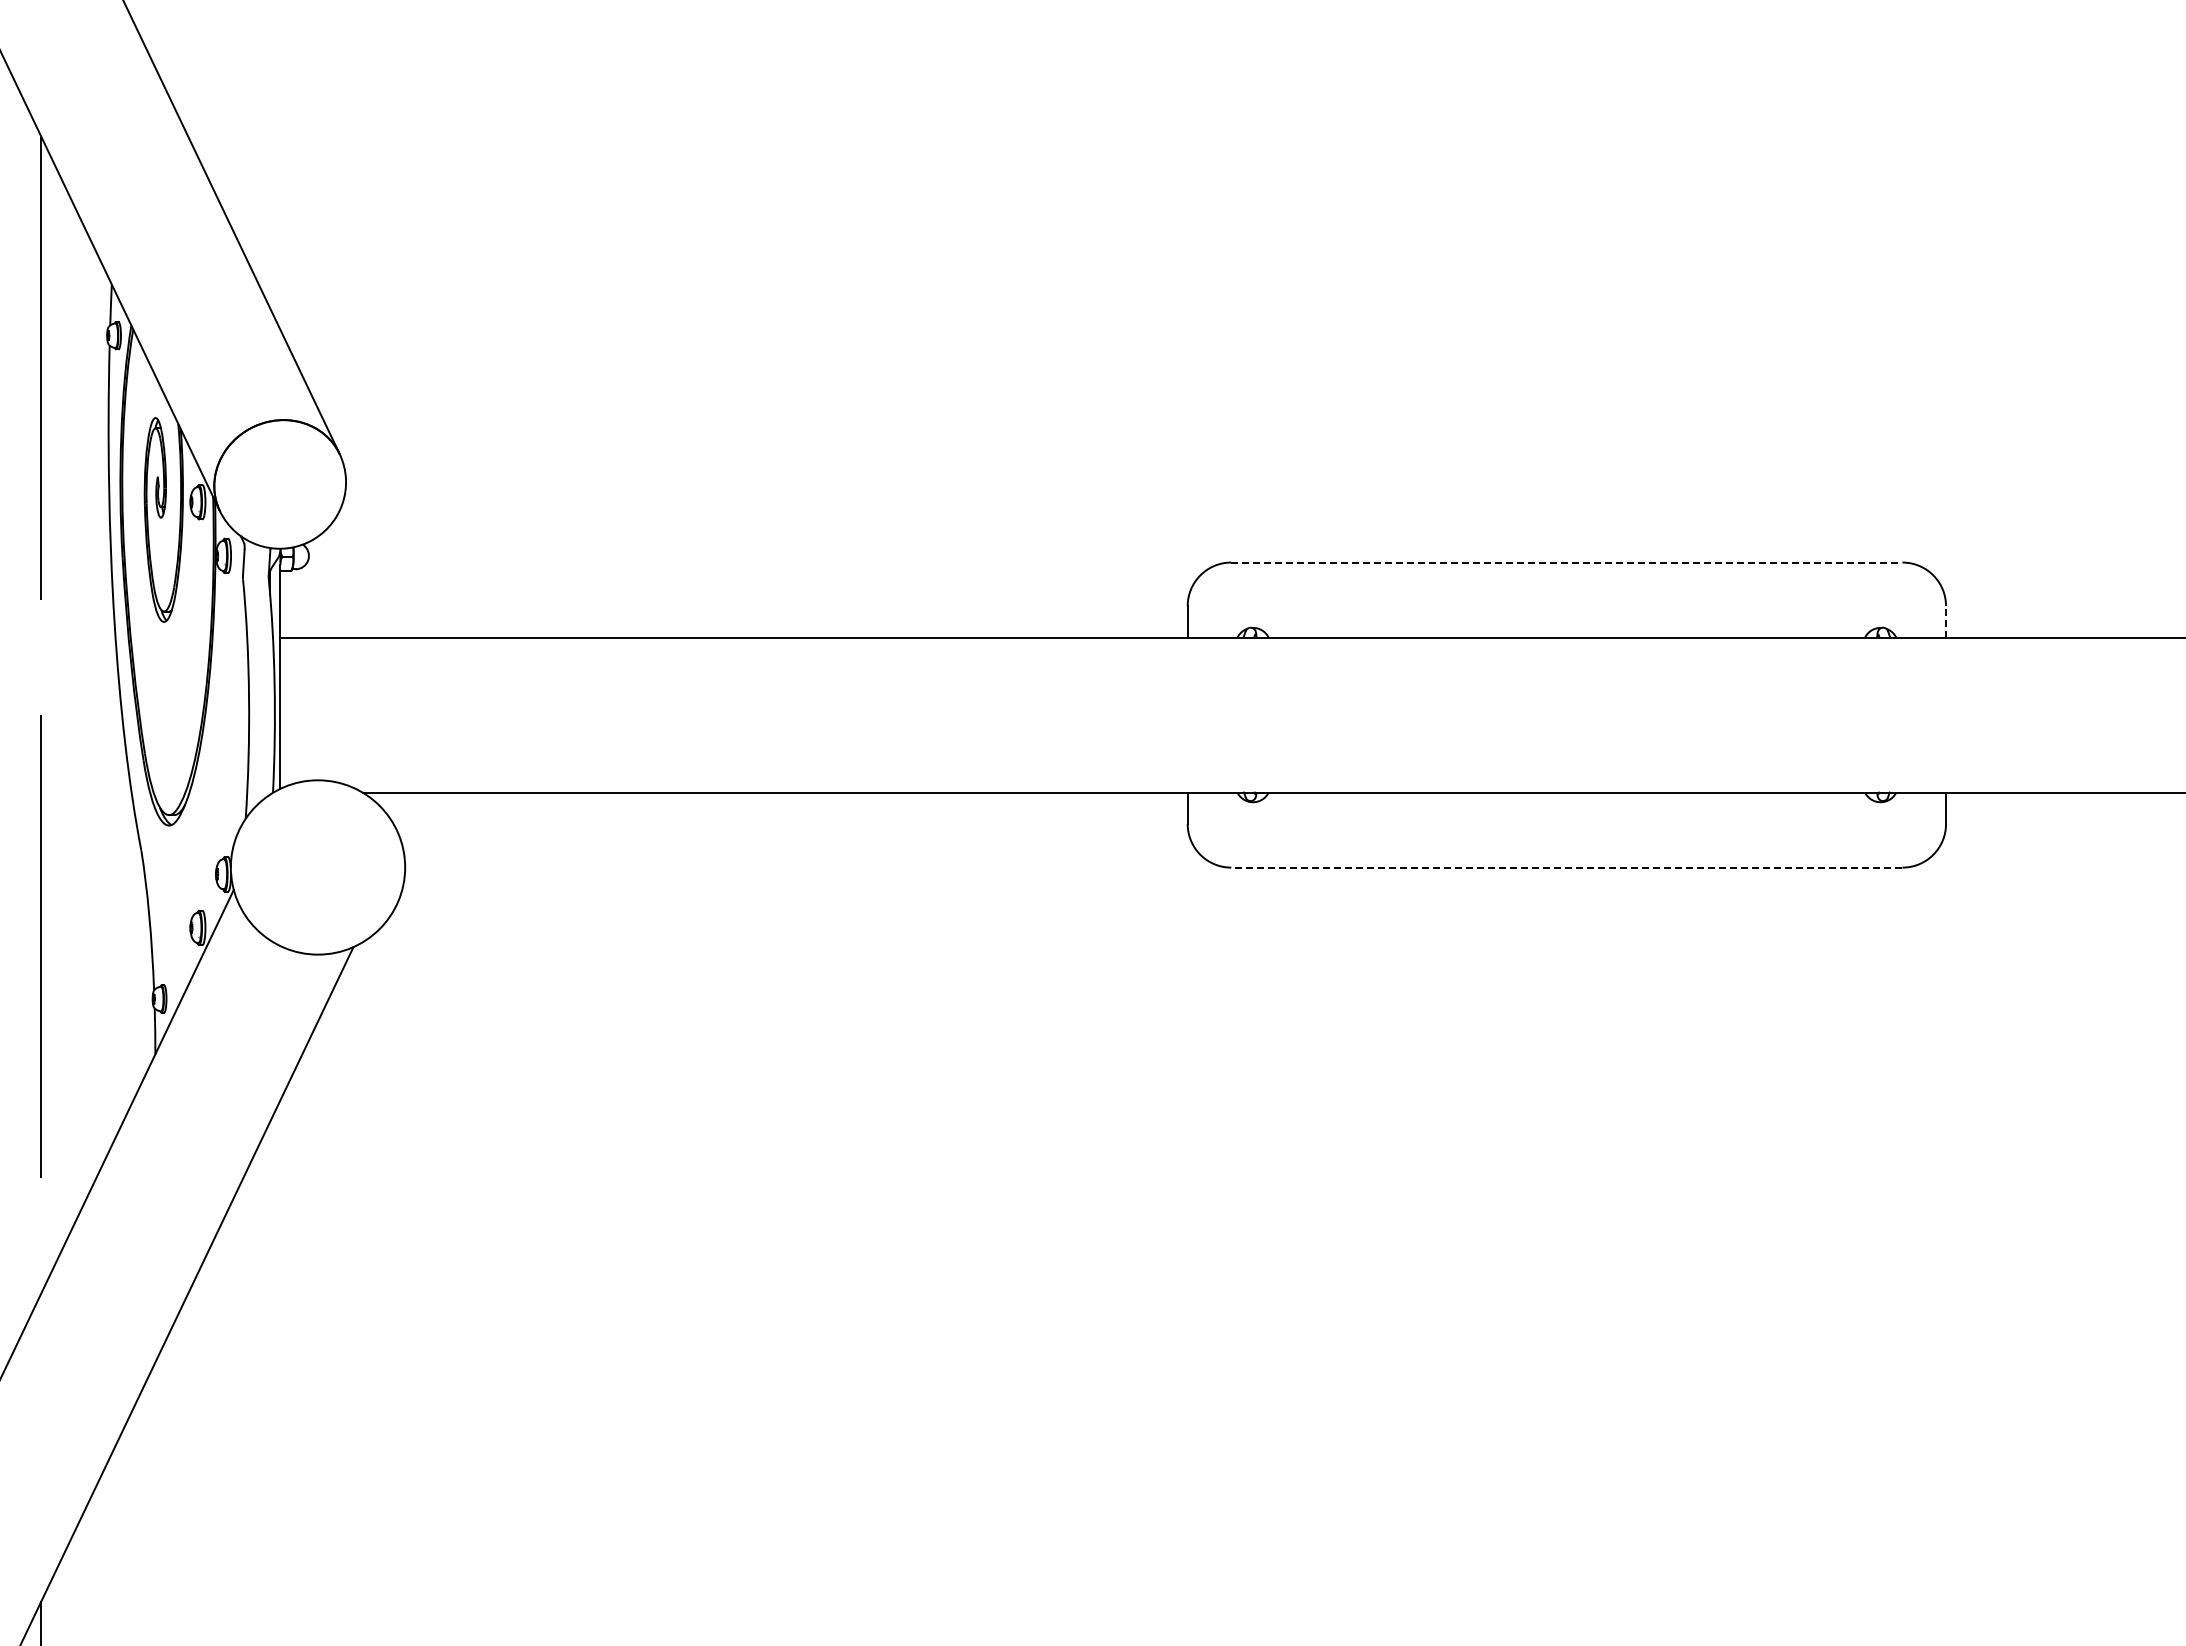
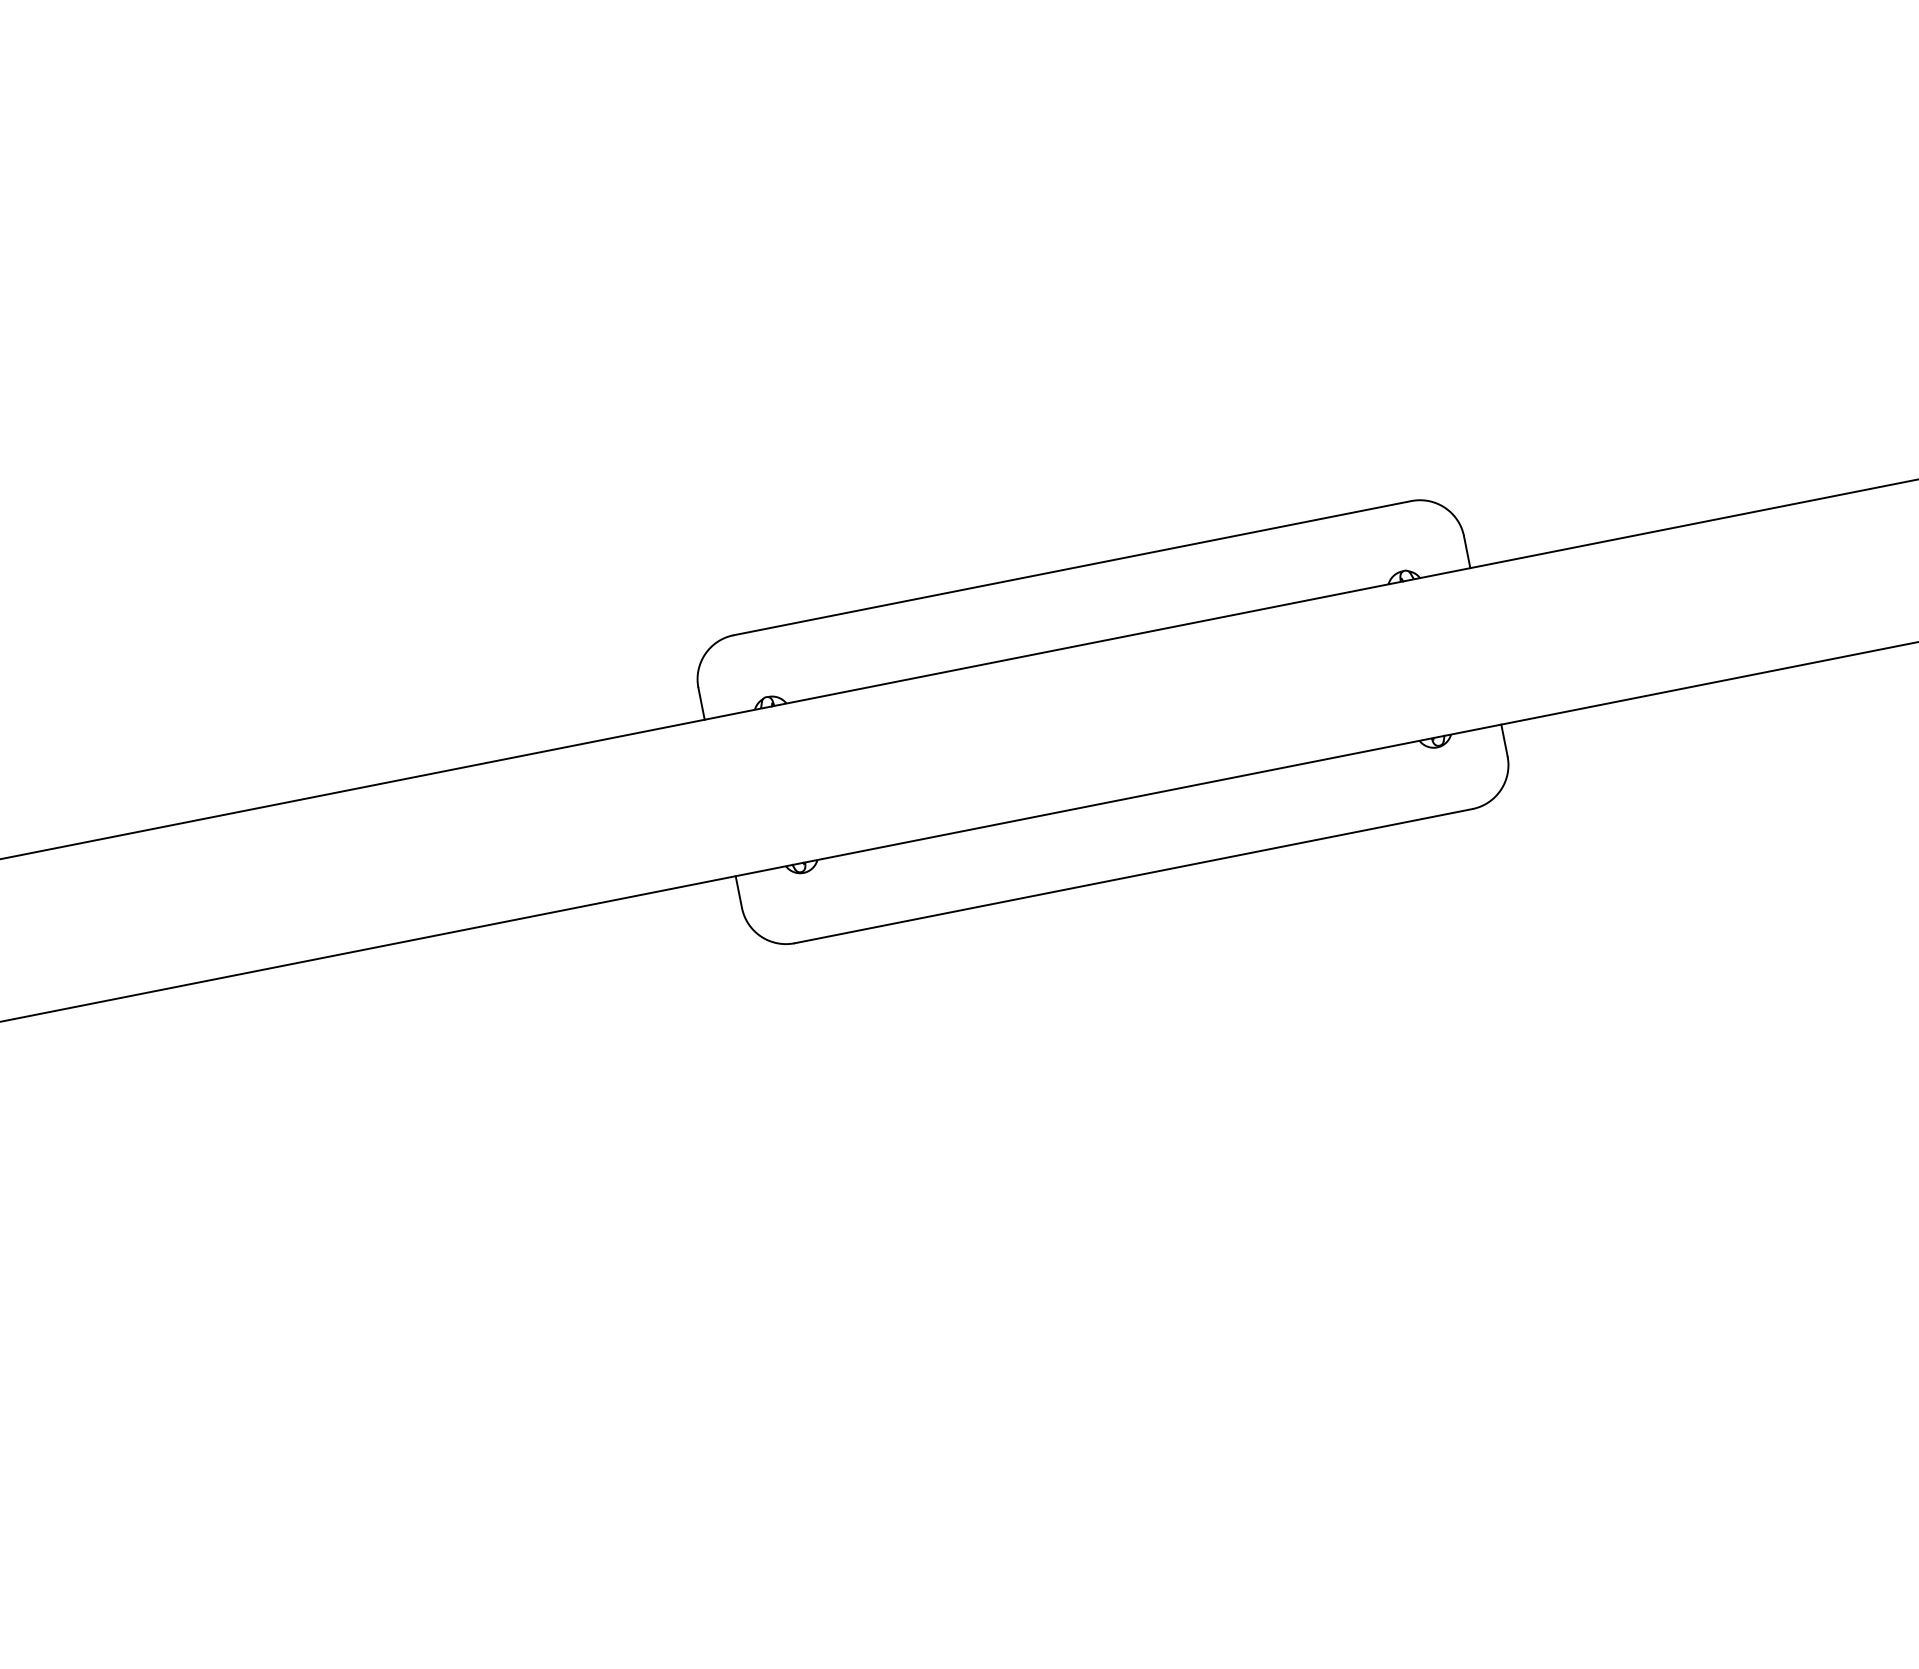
line: (1566, 562) -> (1072, 568), dashed -> solid
line: (1946, 621) -> (1467, 551), dashed -> solid
line: (1566, 867) -> (1133, 876), dashed -> solid

